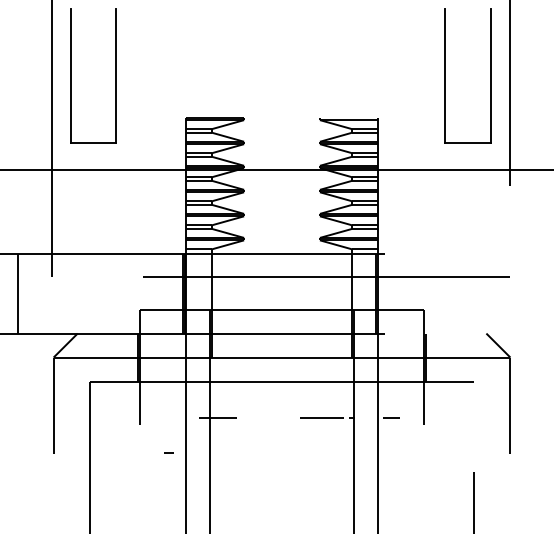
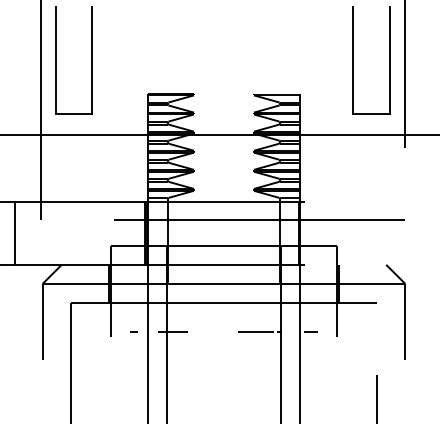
line: (168, 452) -> (133, 331), moved

